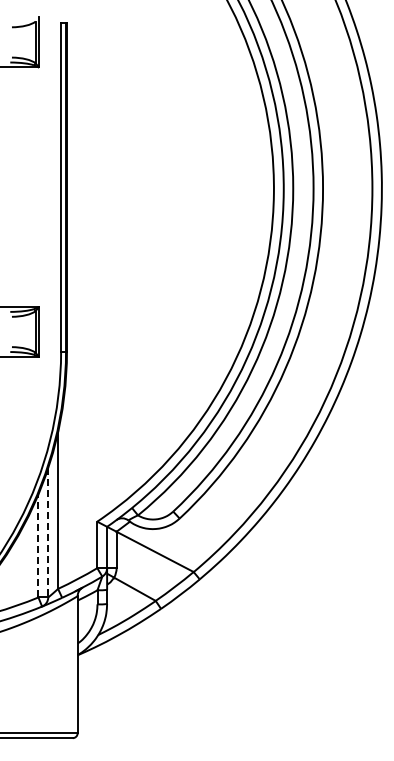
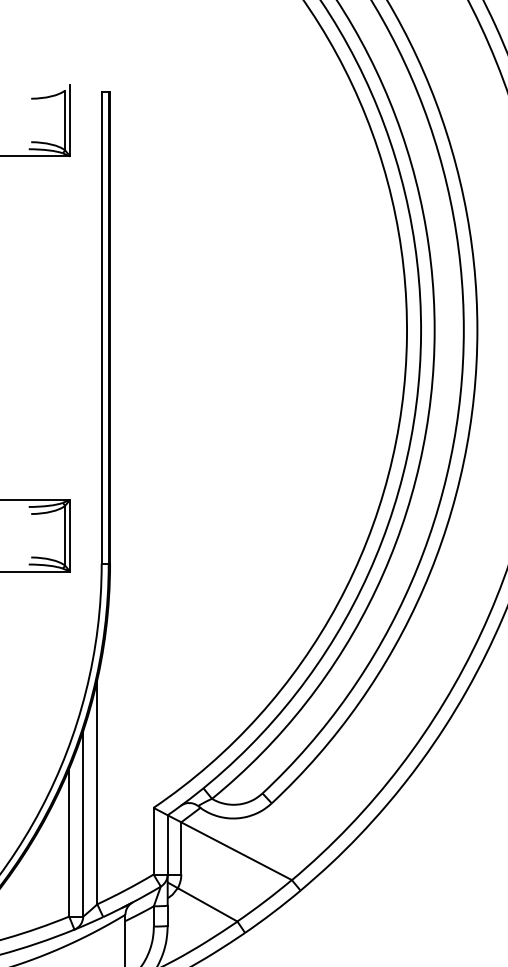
line: (48, 532) -> (83, 823), dashed -> solid
line: (38, 545) -> (69, 842), dashed -> solid

